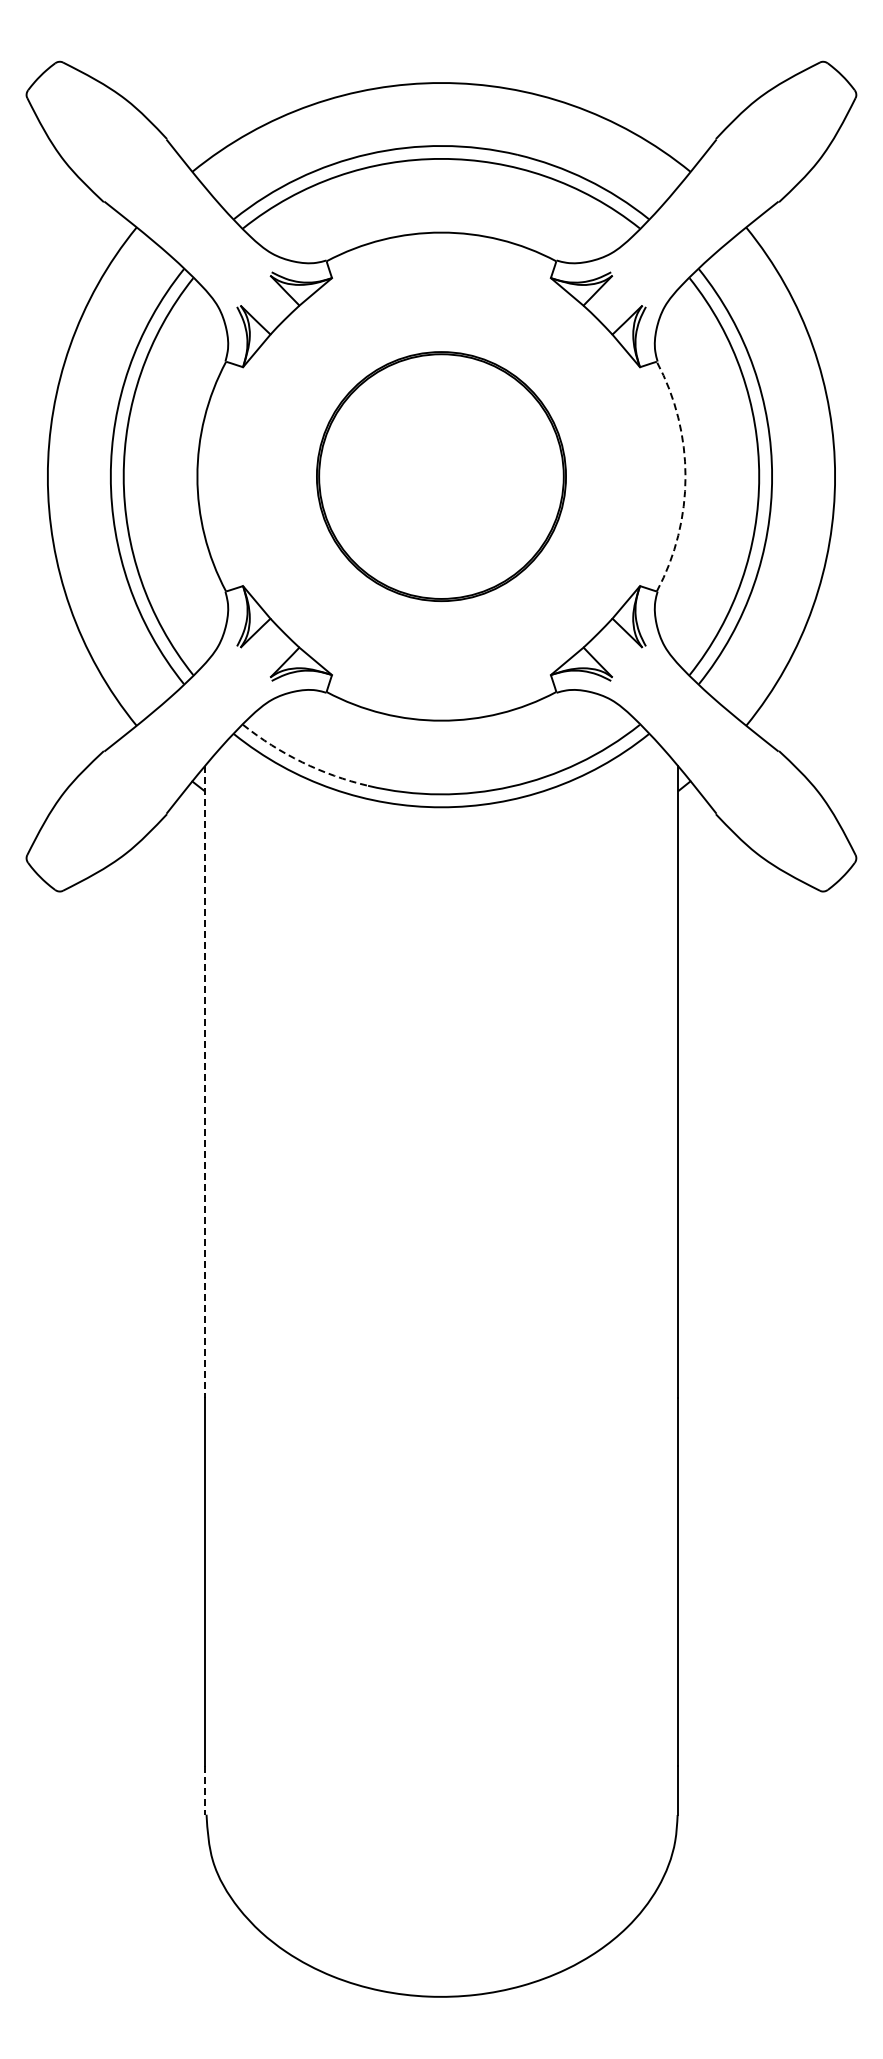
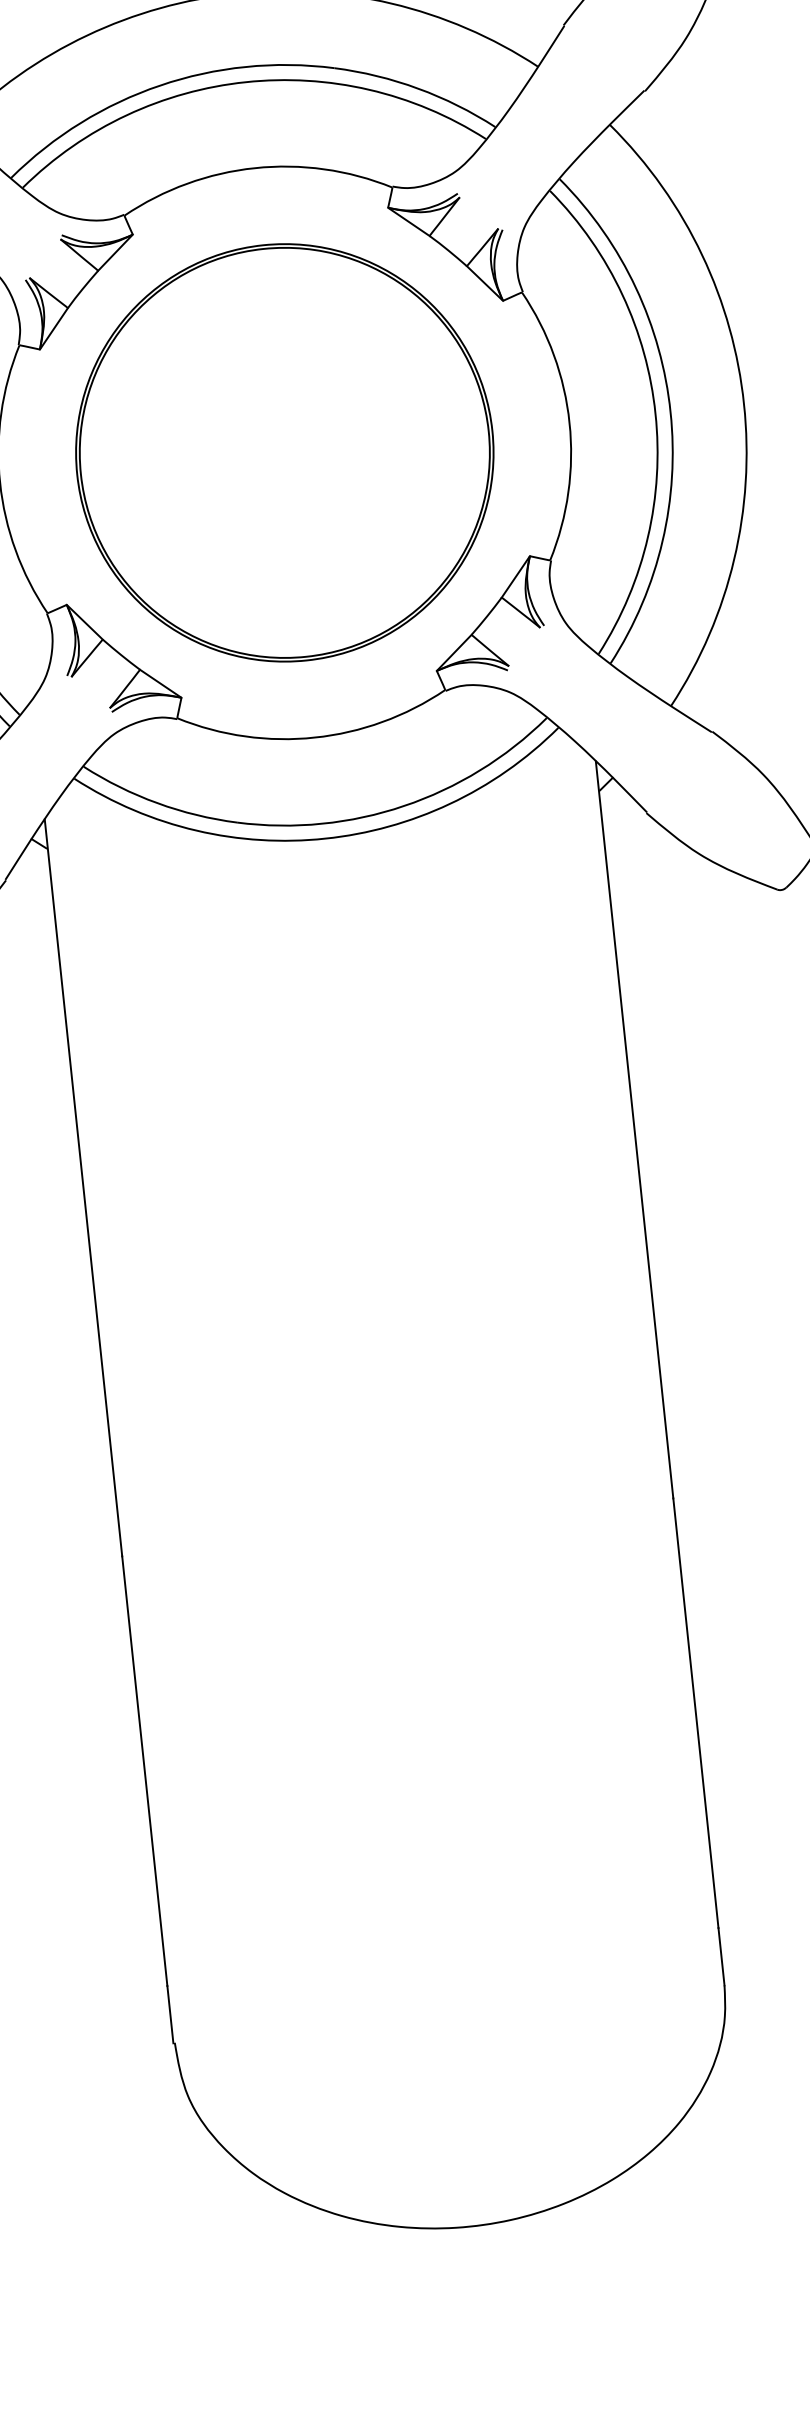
part: (441, 476) -> (284, 452), size x1.43
arc: (685, 476) -> (569, 422), dashed -> solid
arc: (302, 762) -> (157, 803), dashed -> solid
line: (205, 1081) -> (83, 1187), dashed -> solid
line: (205, 1790) -> (170, 2014), dashed -> solid

